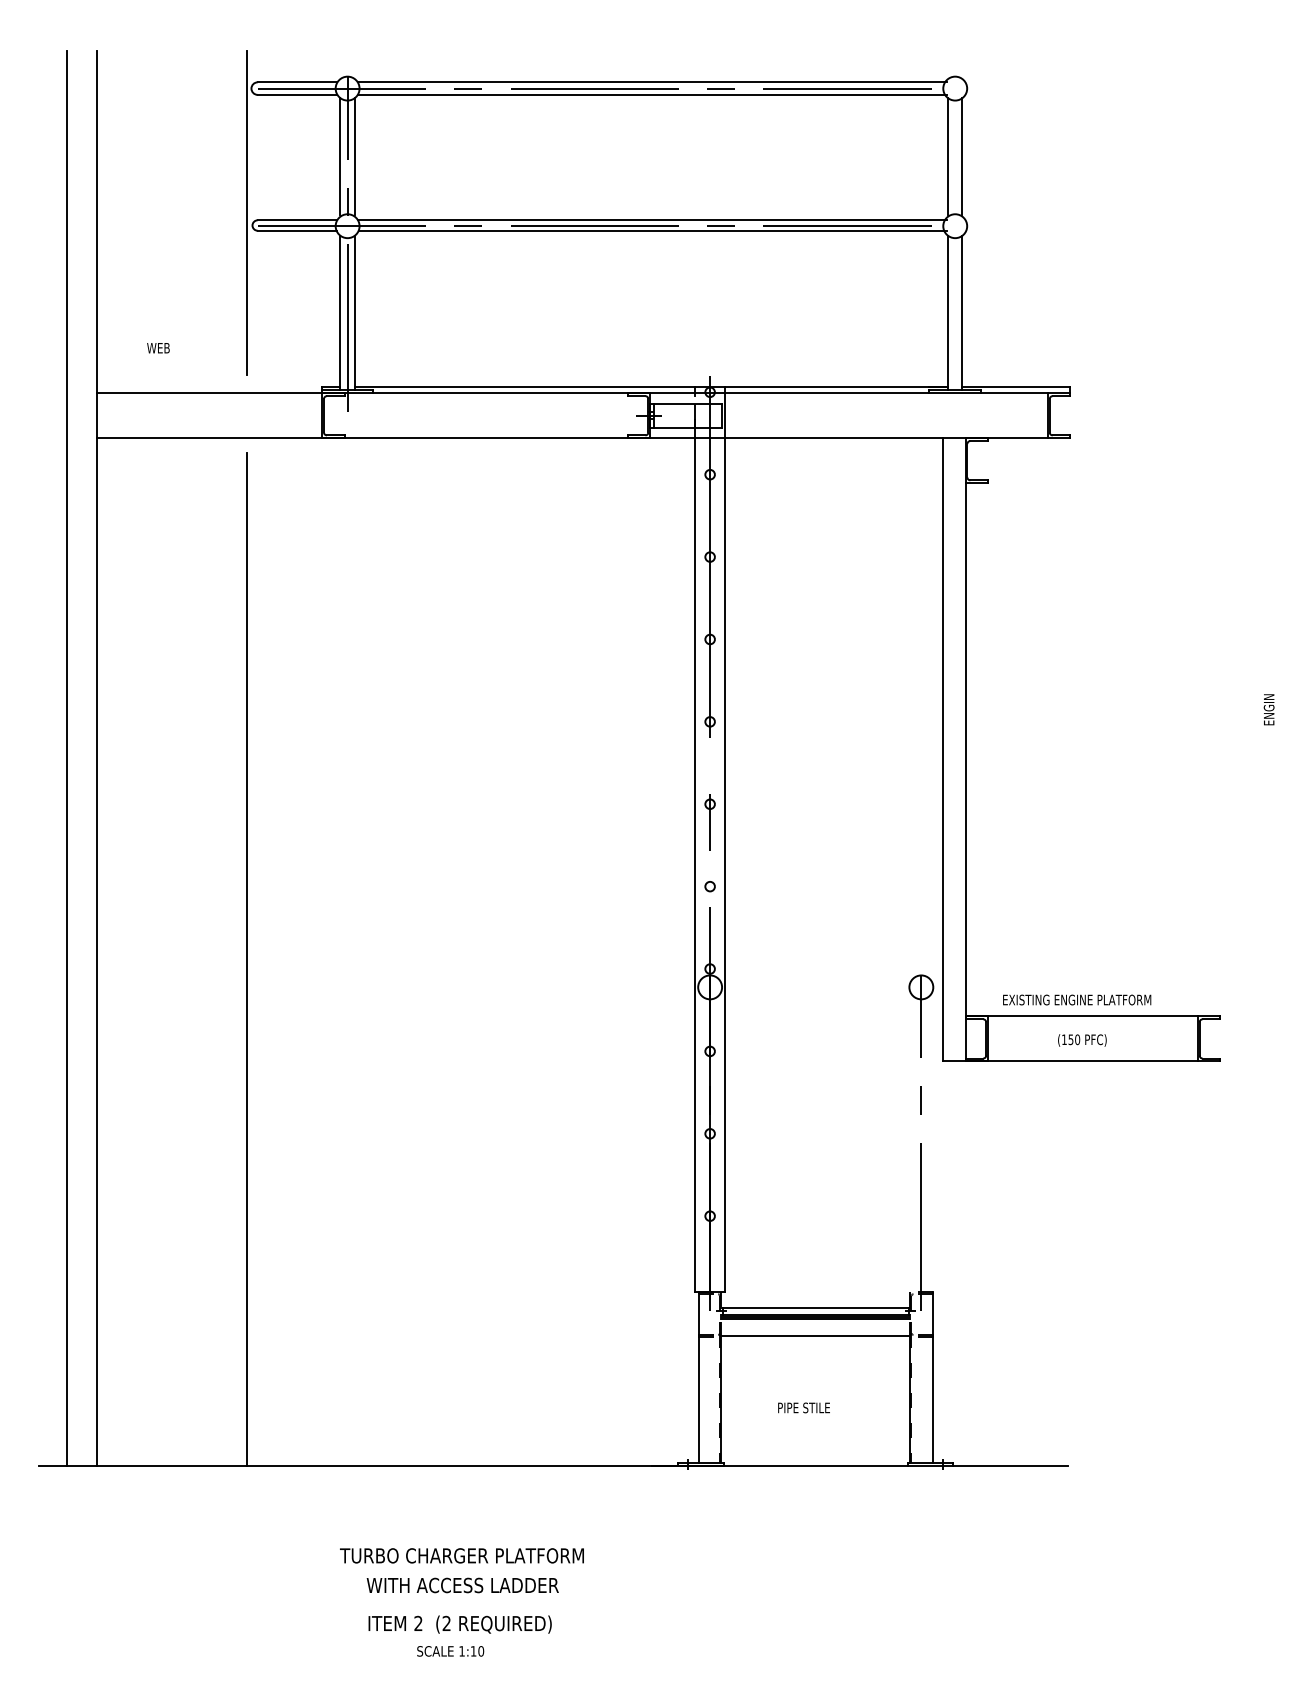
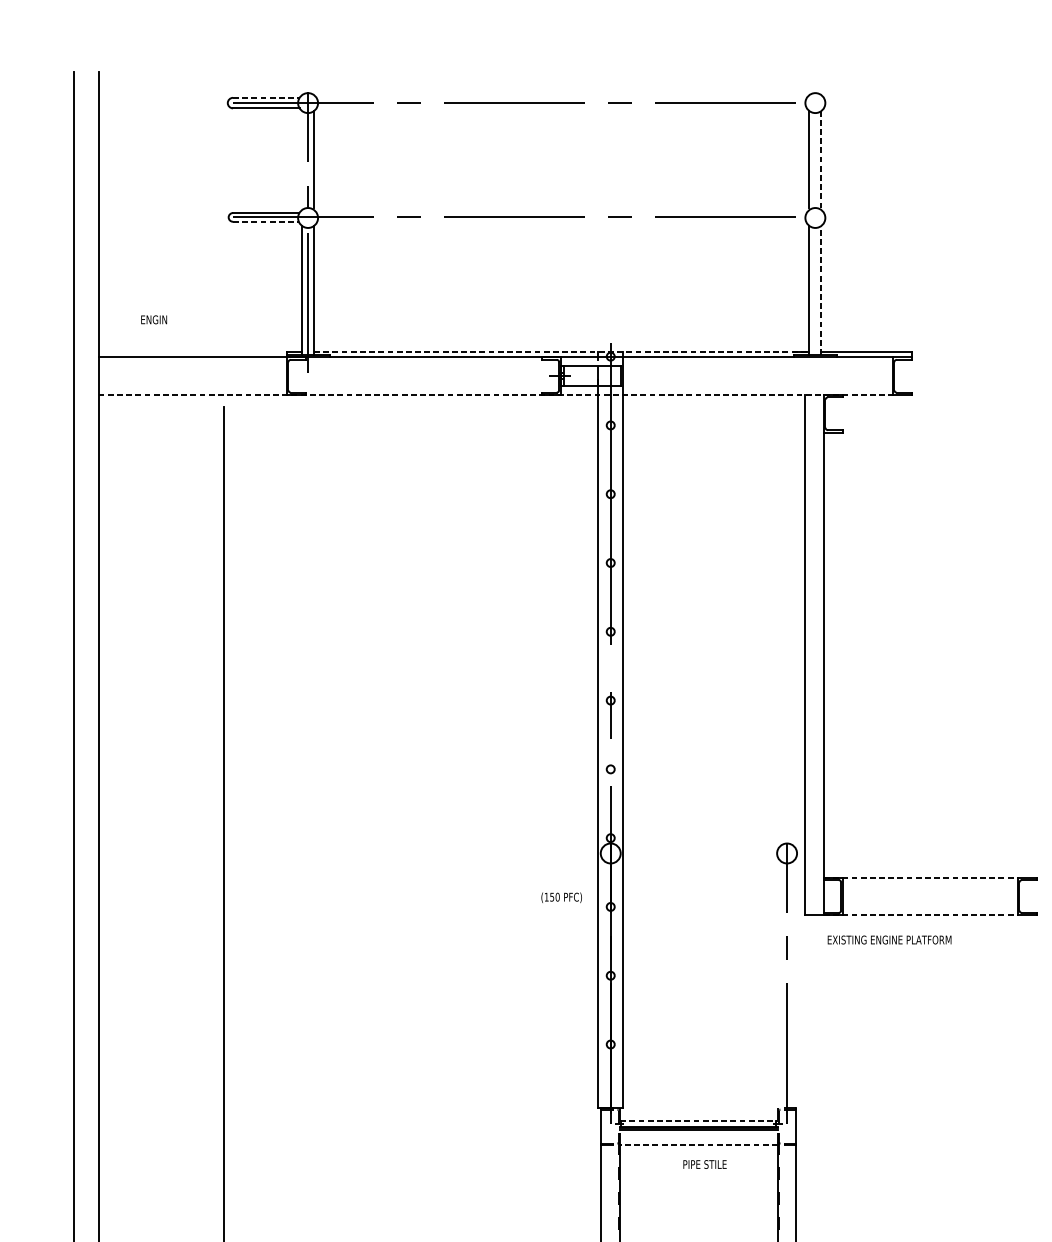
line: (297, 82) -> (266, 98), solid -> dashed
line: (651, 82) -> (561, 98), removed
line: (651, 94) -> (561, 108), removed
line: (962, 155) -> (821, 158), solid -> dashed
line: (340, 156) -> (302, 159), removed
line: (246, 213) -> (223, 207), removed
line: (652, 220) -> (562, 213), removed
line: (297, 230) -> (266, 221), solid -> dashed
line: (652, 230) -> (562, 221), removed
line: (962, 312) -> (821, 290), solid -> dashed
text: (162, 347) -> (153, 319), WEB -> ENGIN
line: (651, 387) -> (561, 352), solid -> dashed
line: (572, 438) -> (495, 395), solid -> dashed
text: (1077, 999) -> (889, 939), moved
line: (1082, 1016) -> (921, 877), solid -> dashed
text: (1082, 1040) -> (561, 897), moved
line: (1082, 1061) -> (921, 915), solid -> dashed
line: (816, 1307) -> (699, 1120), solid -> dashed
line: (815, 1336) -> (698, 1144), solid -> dashed
text: (803, 1407) -> (704, 1164), moved

